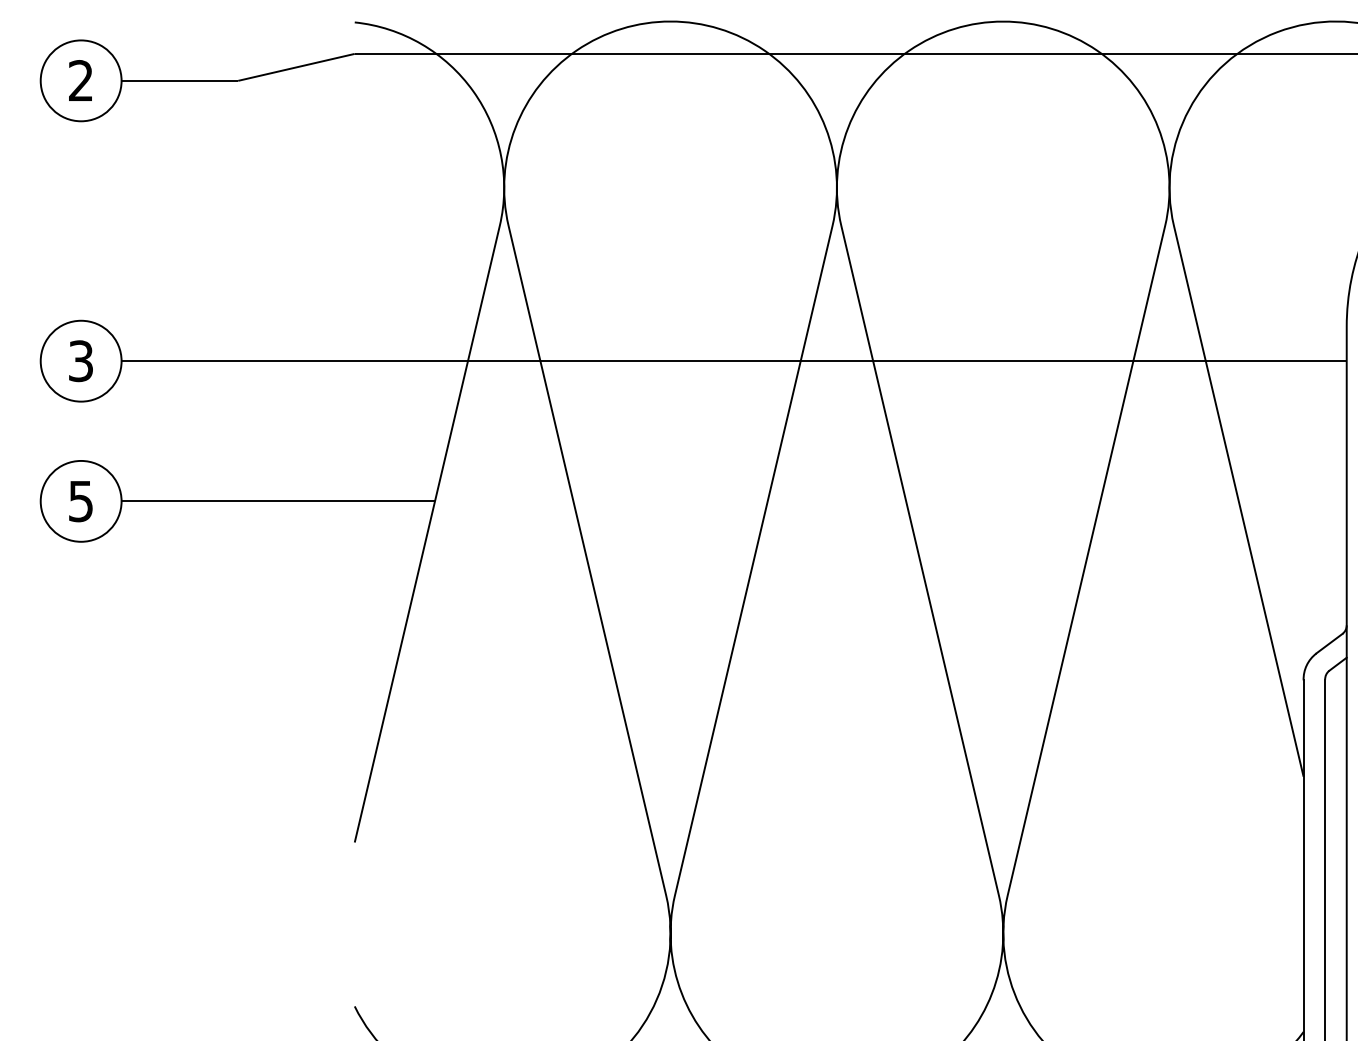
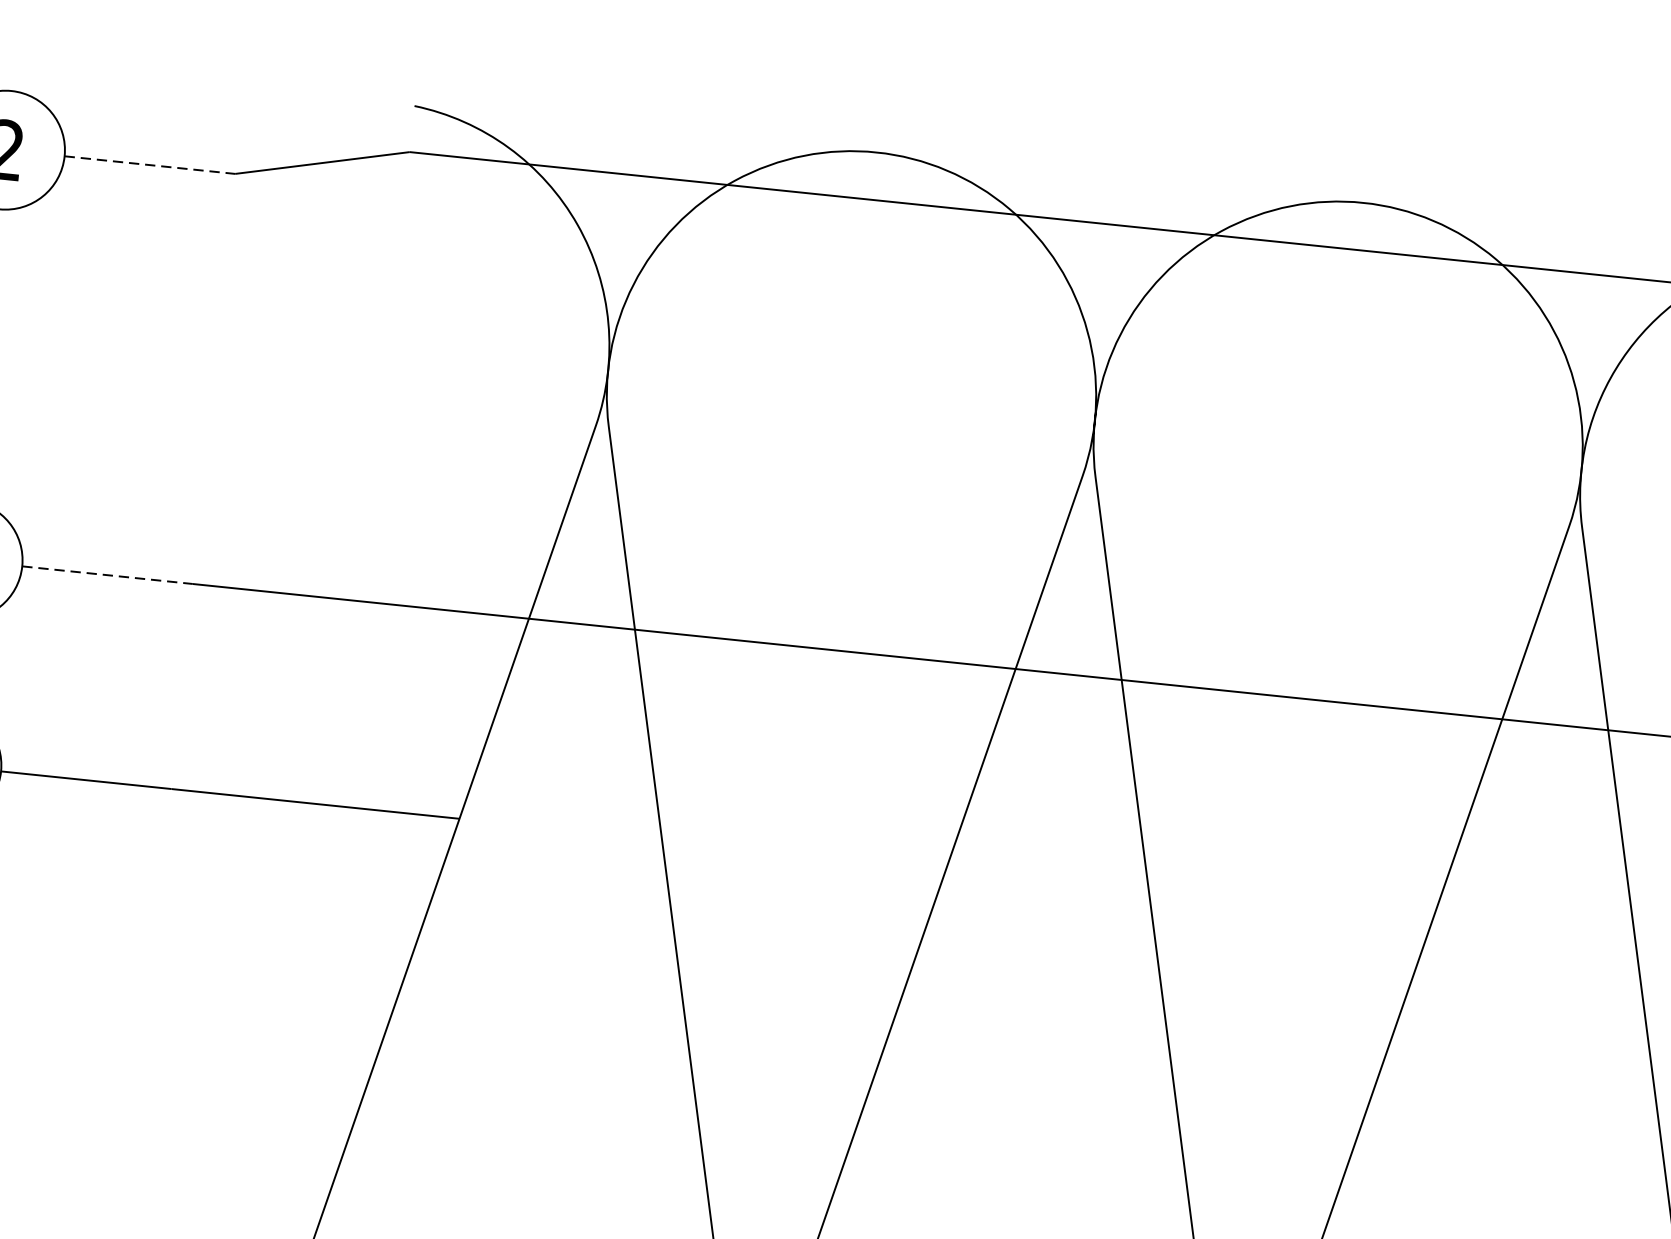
line: (180, 80) -> (150, 164), solid -> dashed
line: (180, 361) -> (108, 575), solid -> dashed

